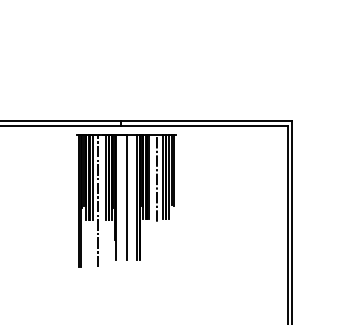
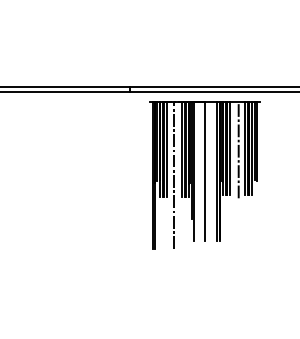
part: (126, 200) -> (204, 174), moved

